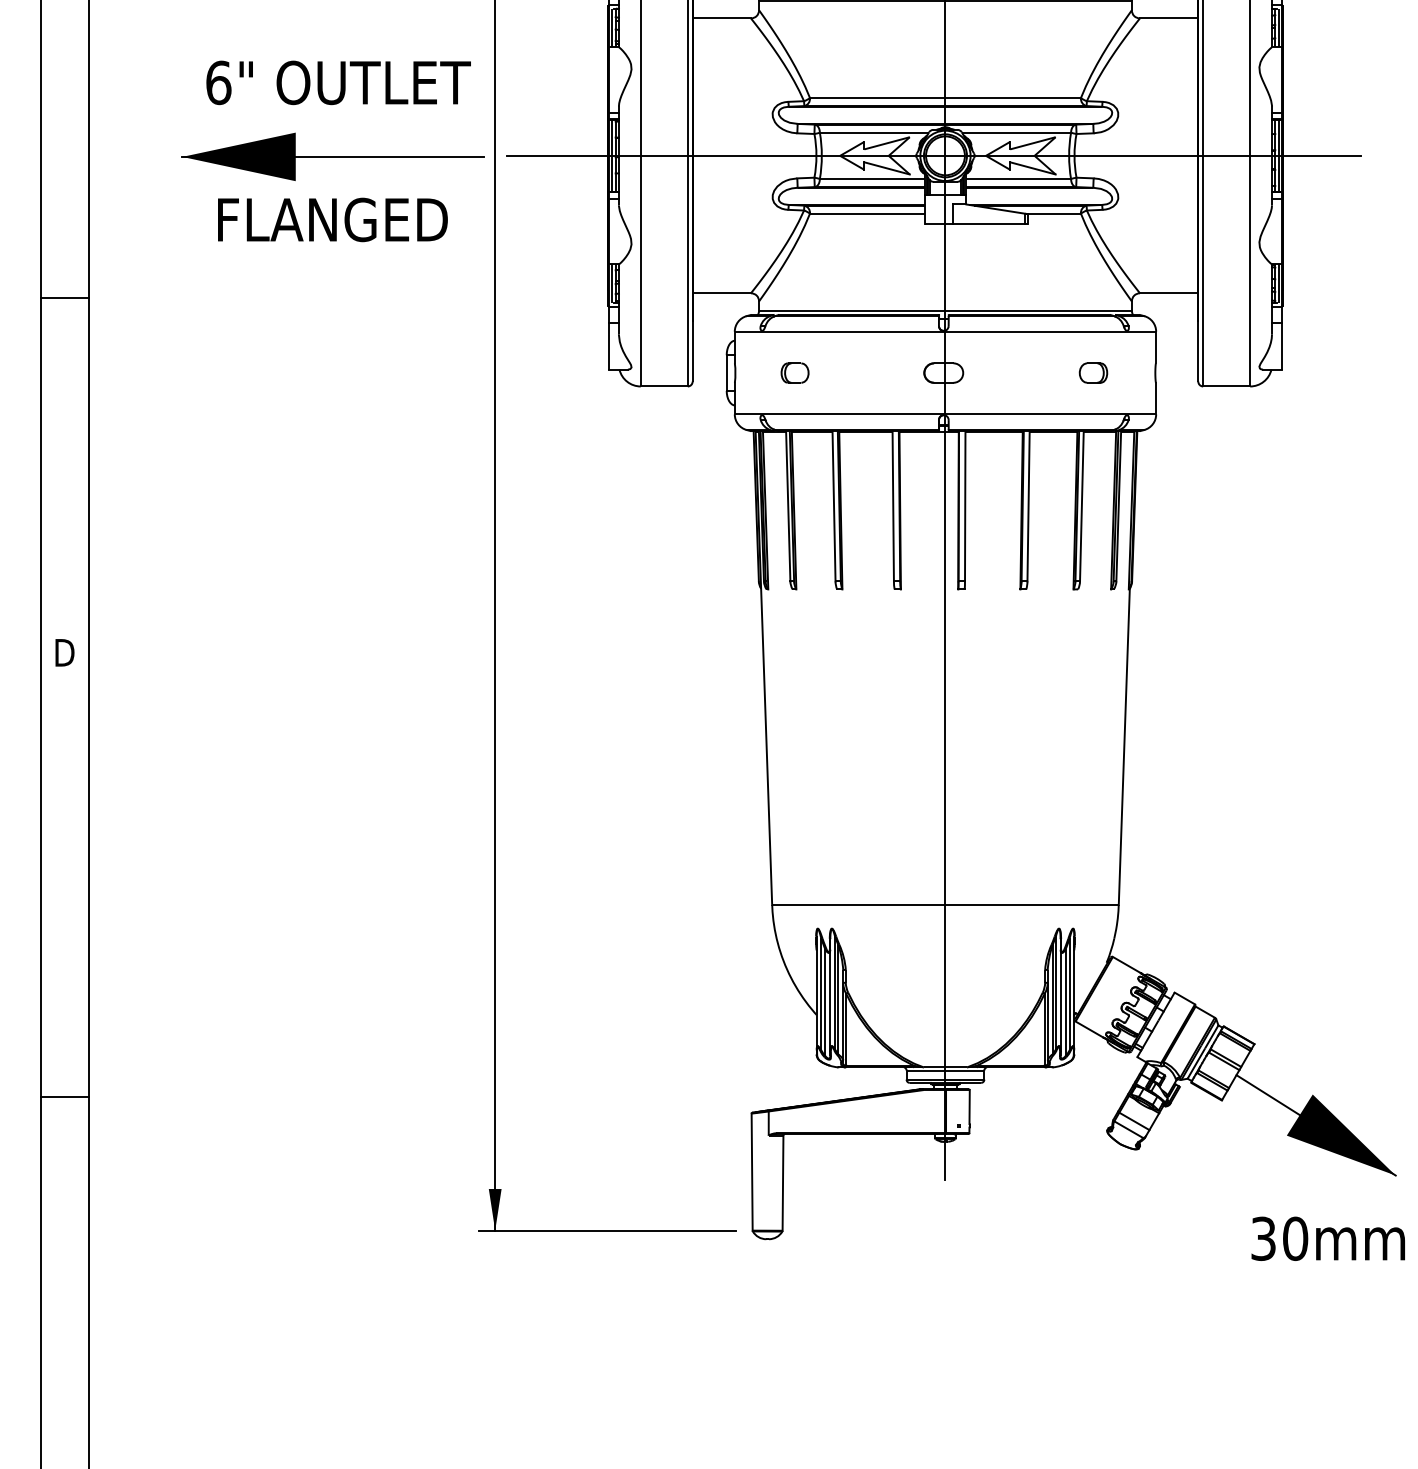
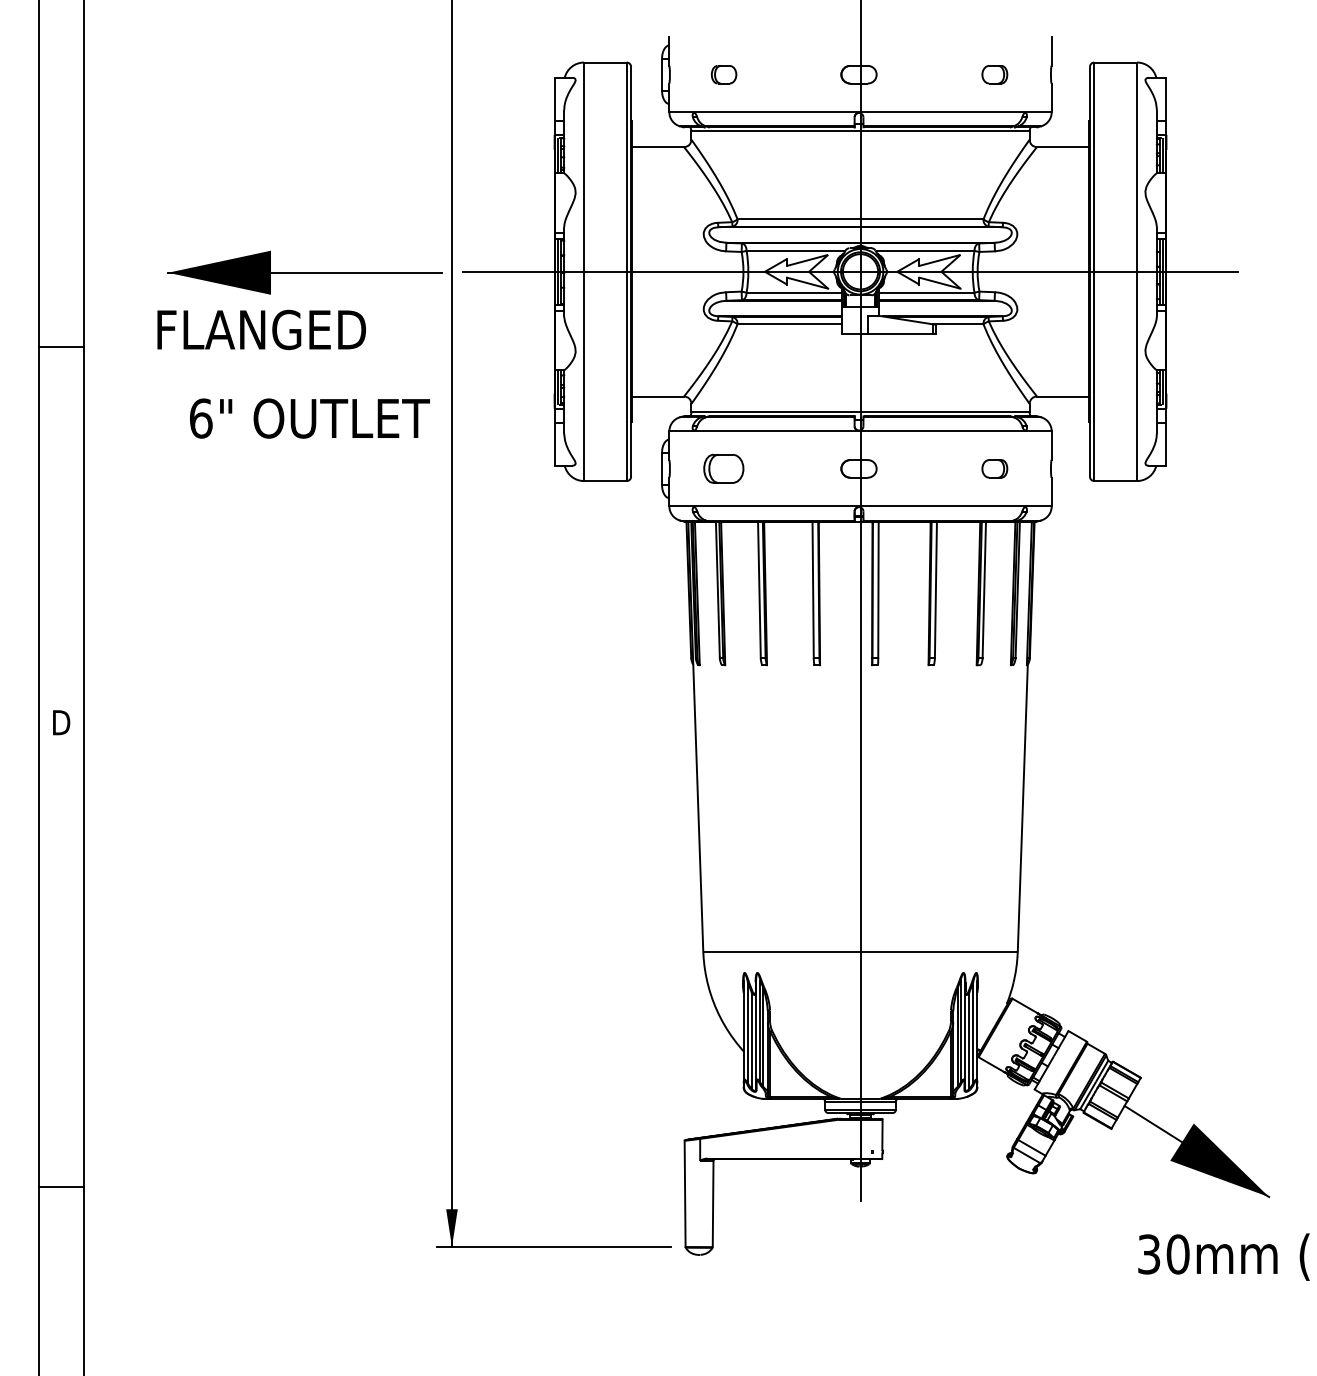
text: (338, 82) -> (309, 418), moved
text: (332, 219) -> (261, 329), moved
line: (64, 297) -> (61, 346), moved
part: (795, 372) -> (724, 468), size x1.6
line: (64, 1097) -> (61, 1187), moved

